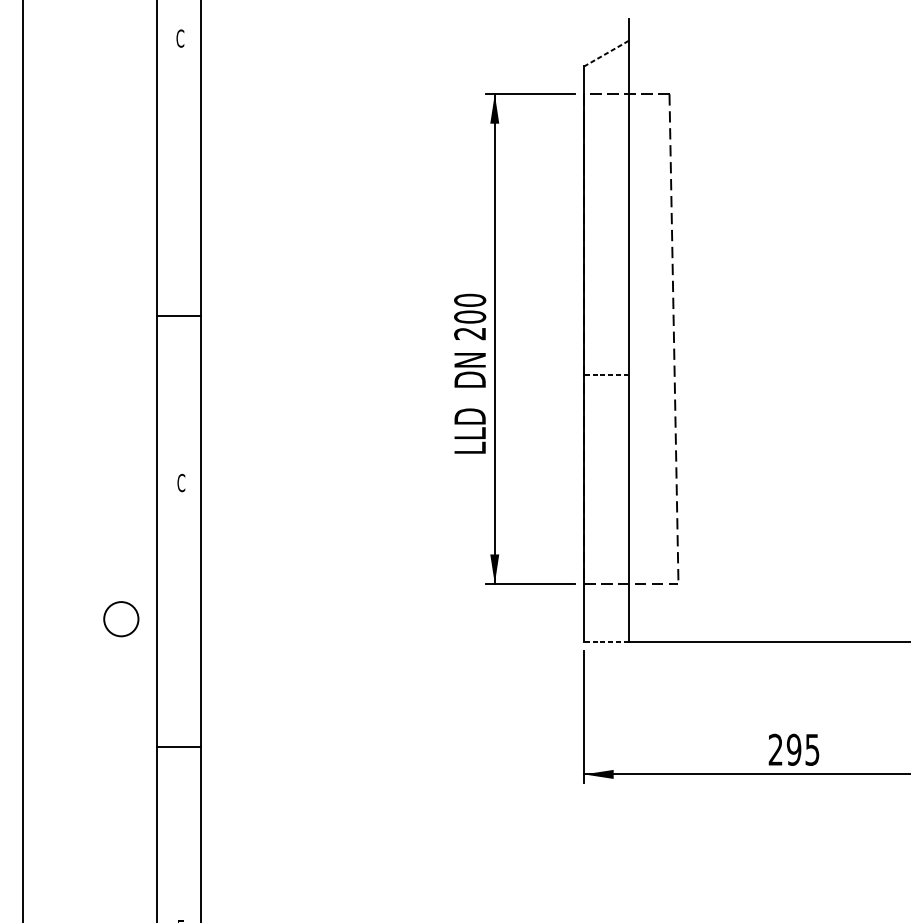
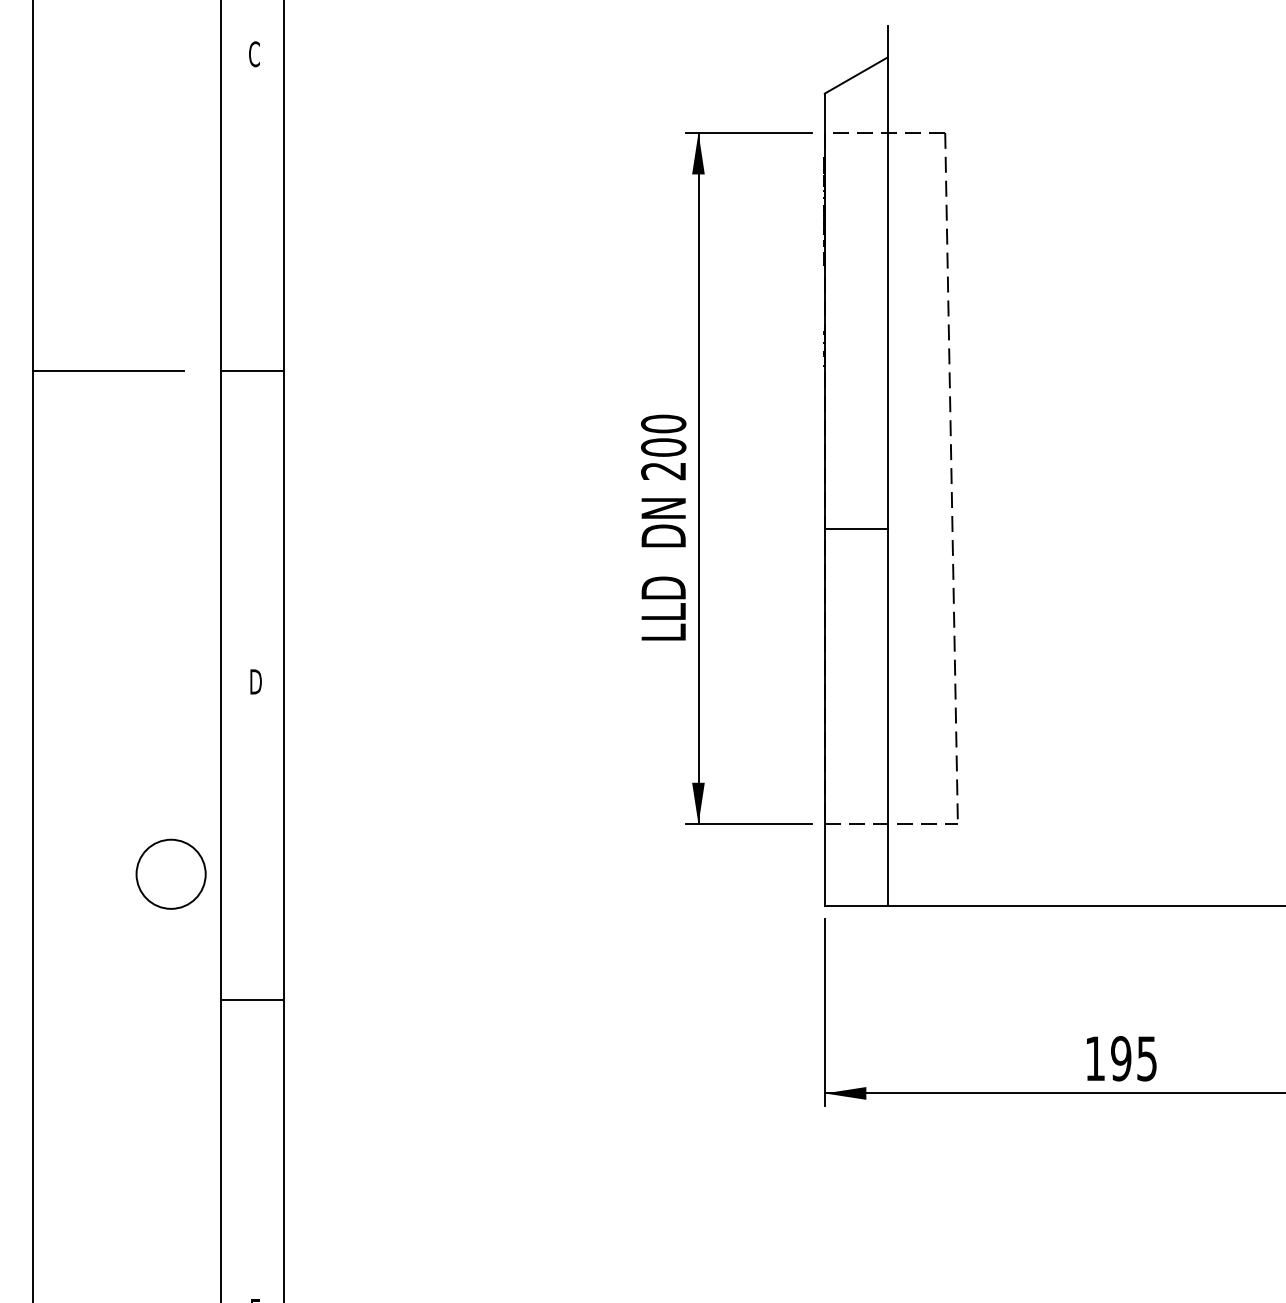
line: (605, 53) -> (855, 75), dashed -> solid
line: (76, 263) -> (107, 371), added
line: (178, 315) -> (252, 371), moved
line: (605, 374) -> (855, 528), dashed -> solid
text: (181, 482) -> (255, 681), C -> D
circle: (120, 618) -> (170, 873), size x1.43
line: (605, 642) -> (855, 906), dashed -> solid
line: (178, 747) -> (252, 1000), moved
text: (775, 749) -> (1094, 1058), 295 -> 195

